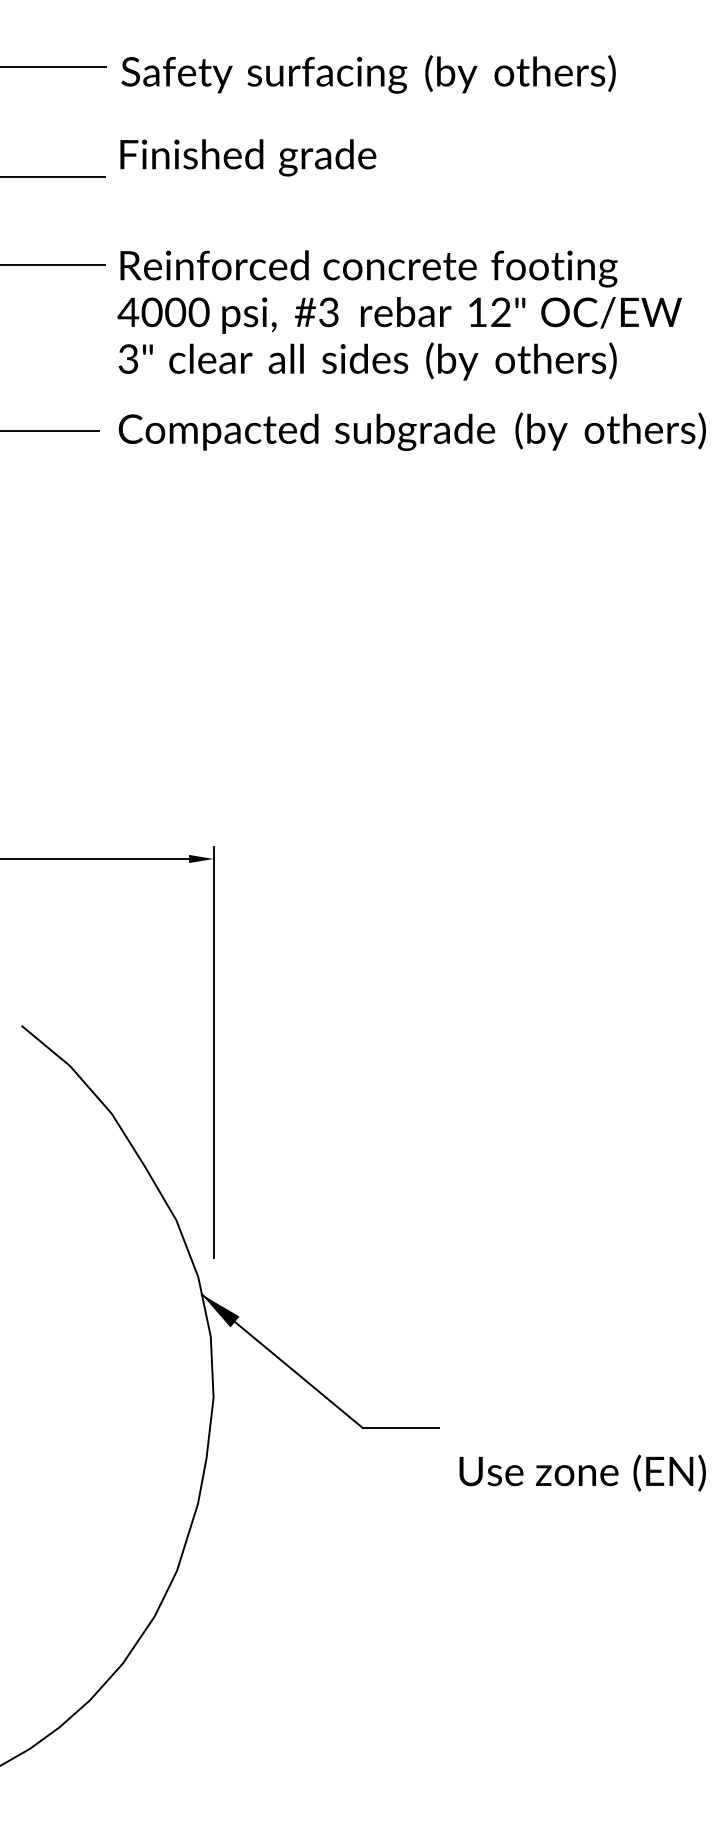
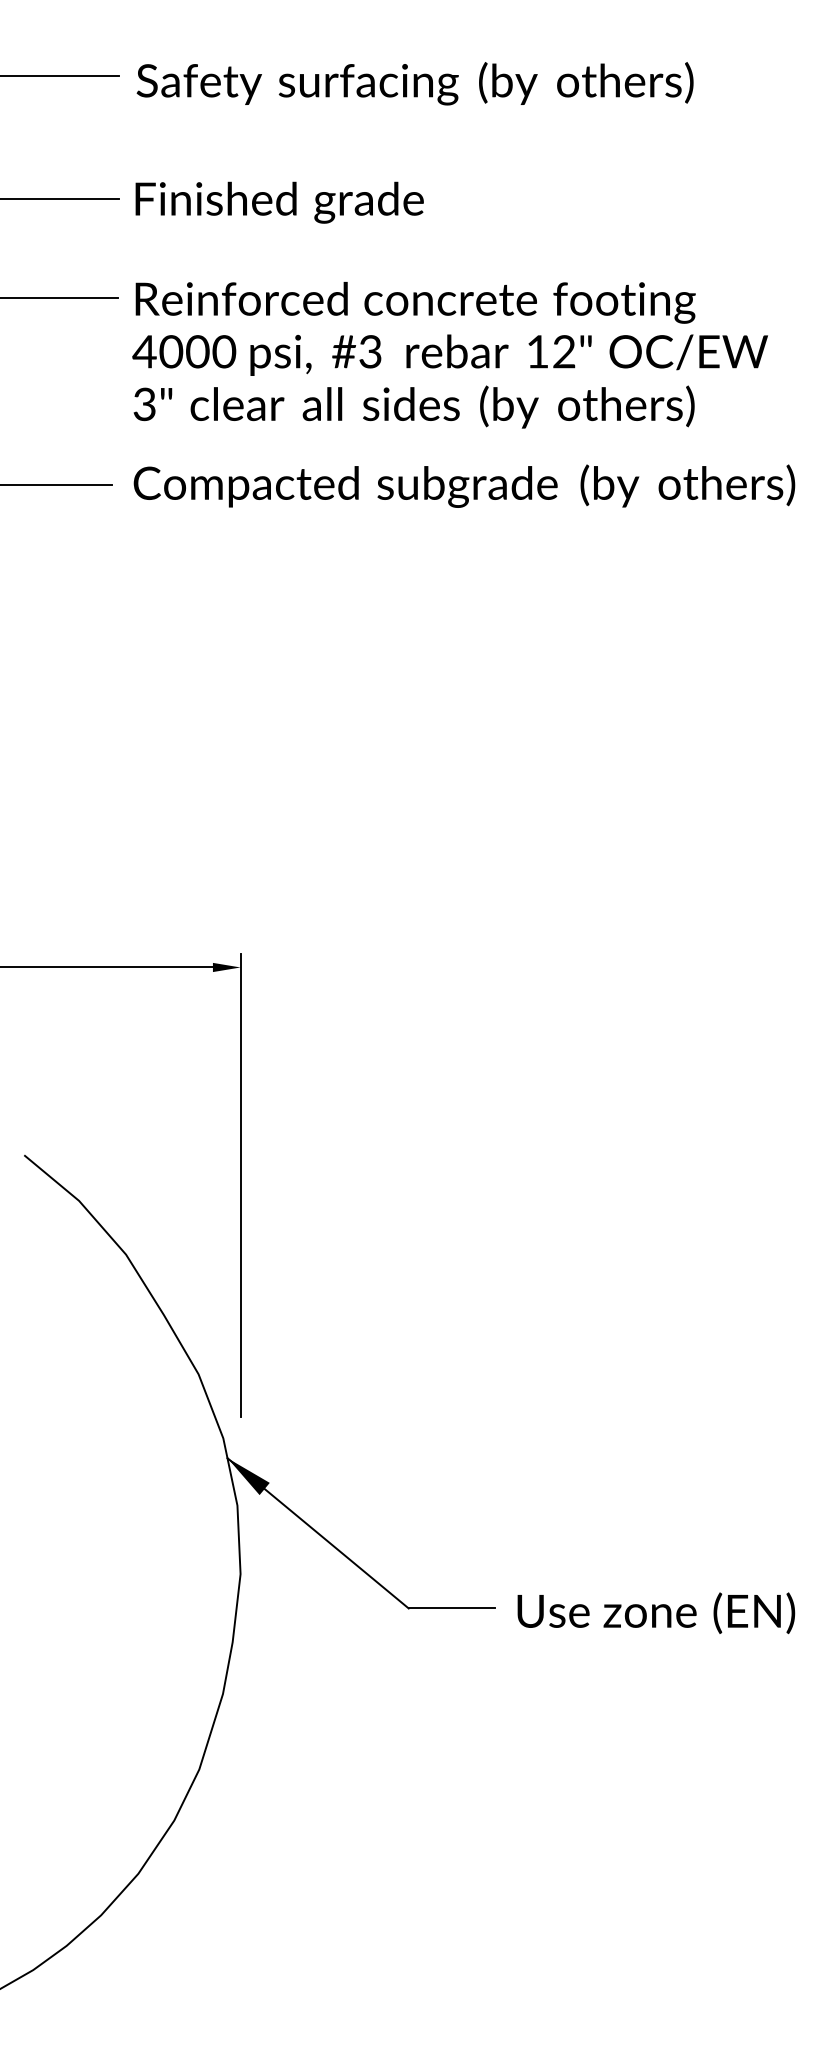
text: (248, 157) -> (279, 202), moved
text: (582, 1473) -> (656, 1613), moved

